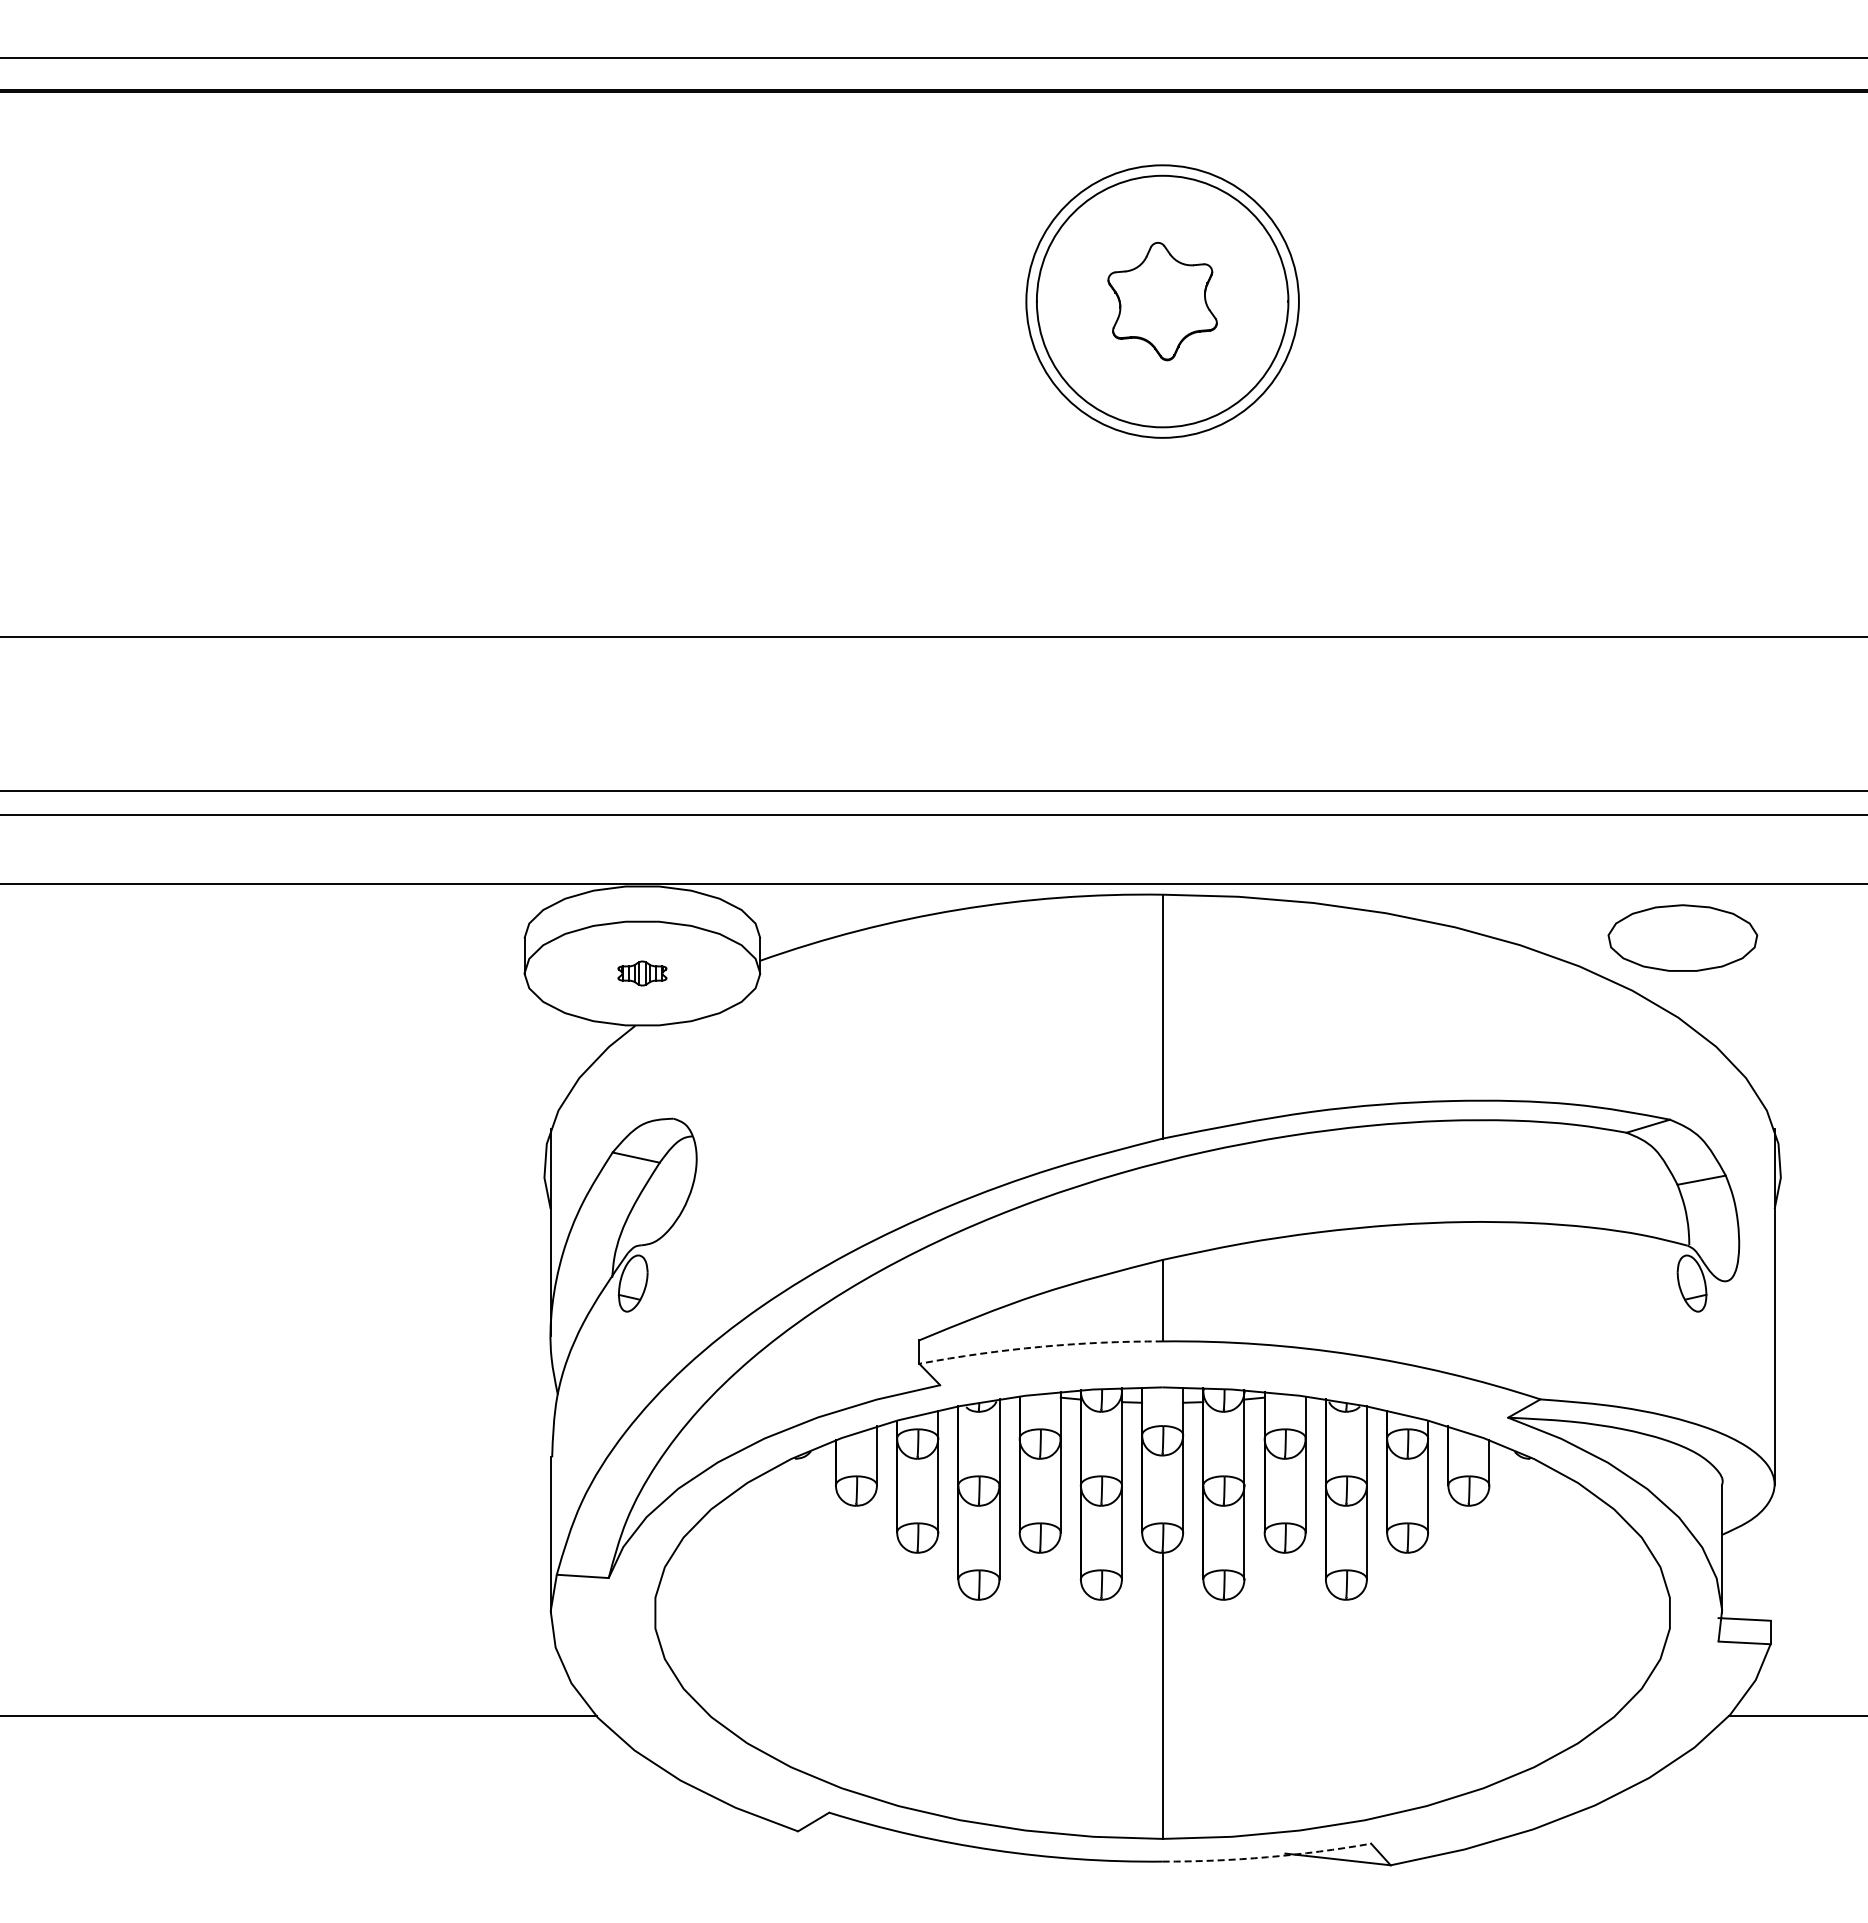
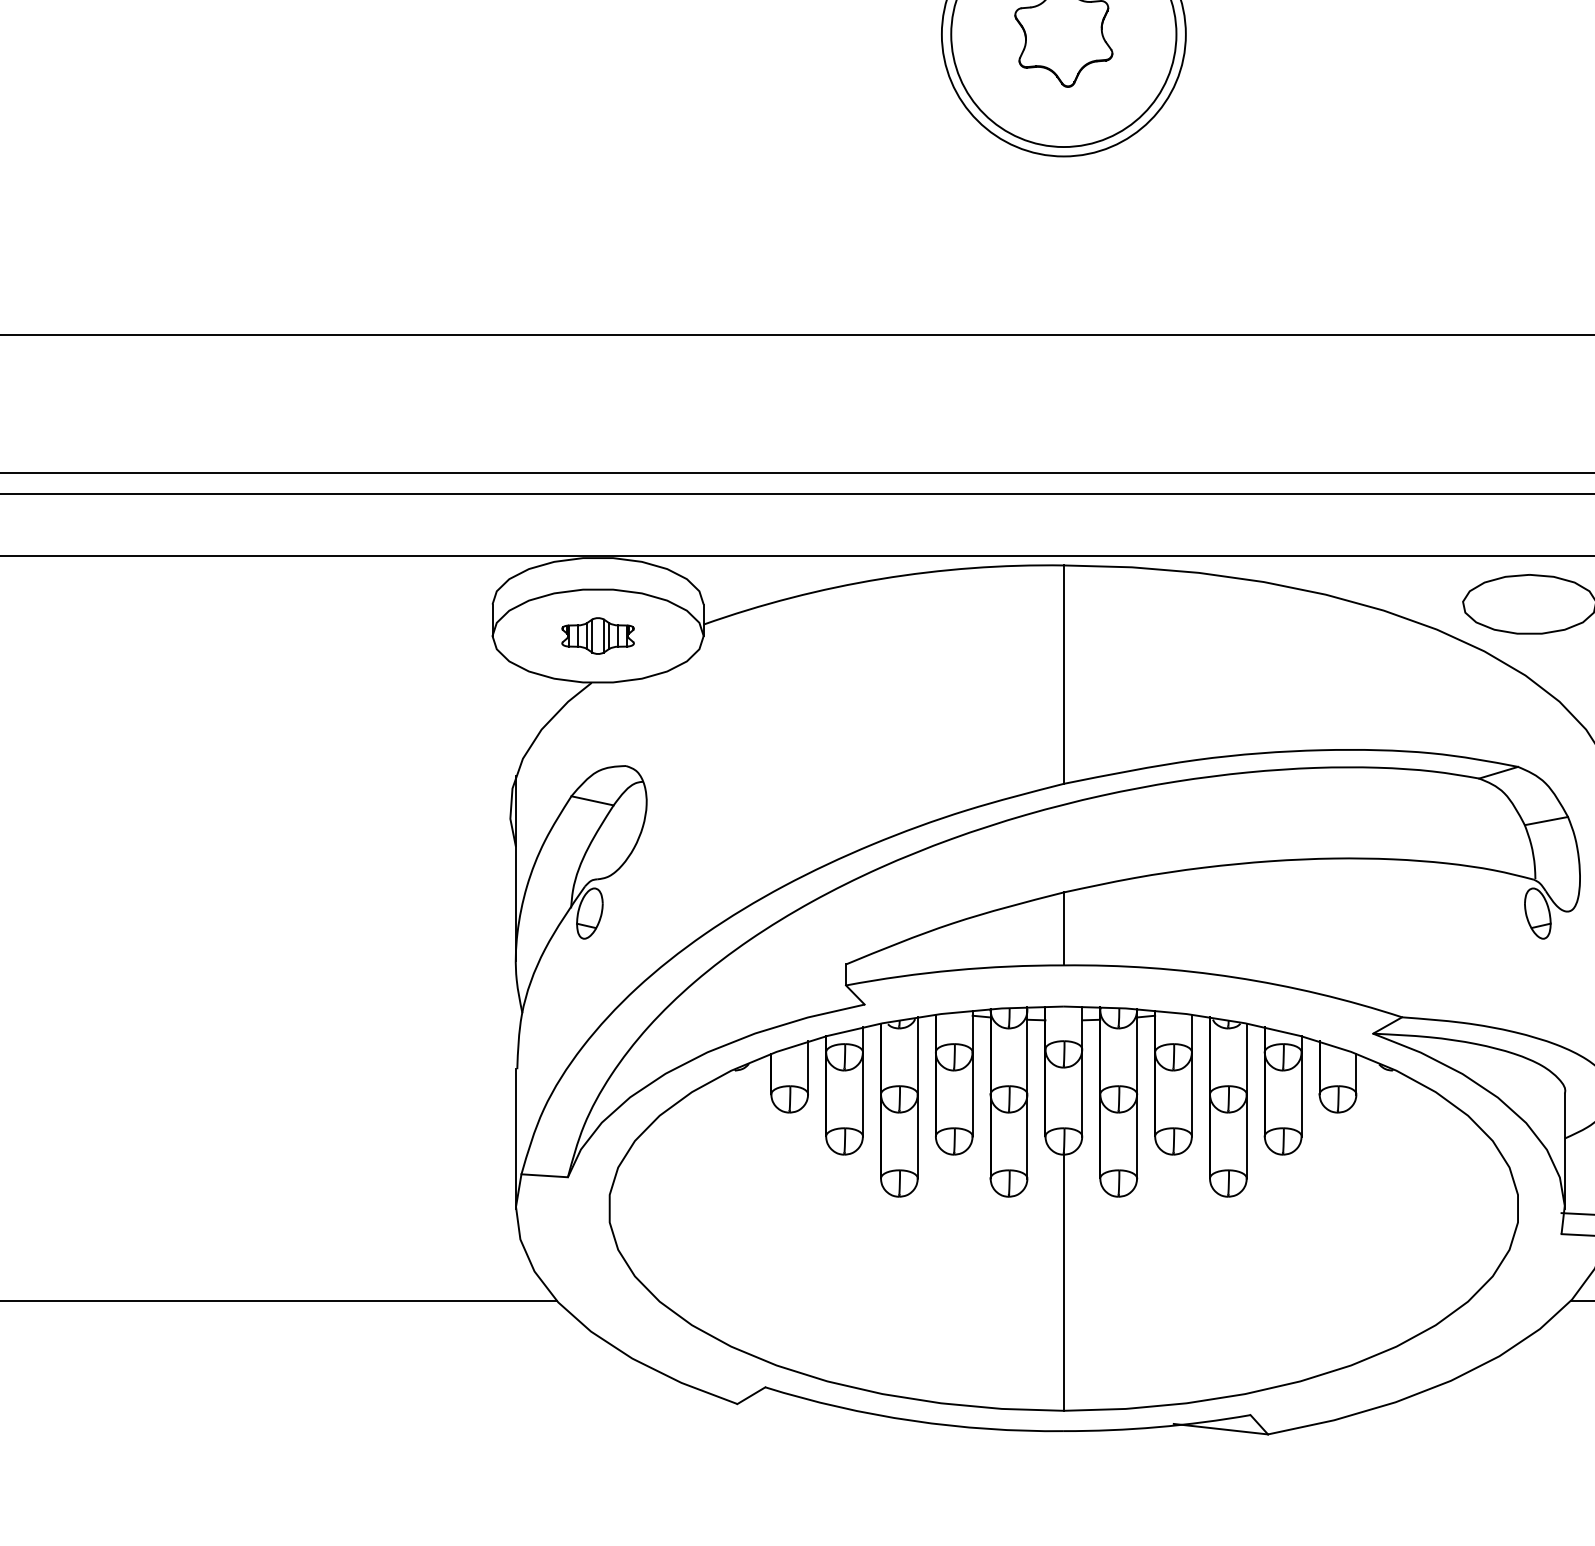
part: (642, 973) -> (598, 636), size x1.67
arc: (1040, 1346) -> (954, 969), dashed -> solid
arc: (1267, 1857) -> (1157, 1427), dashed -> solid

